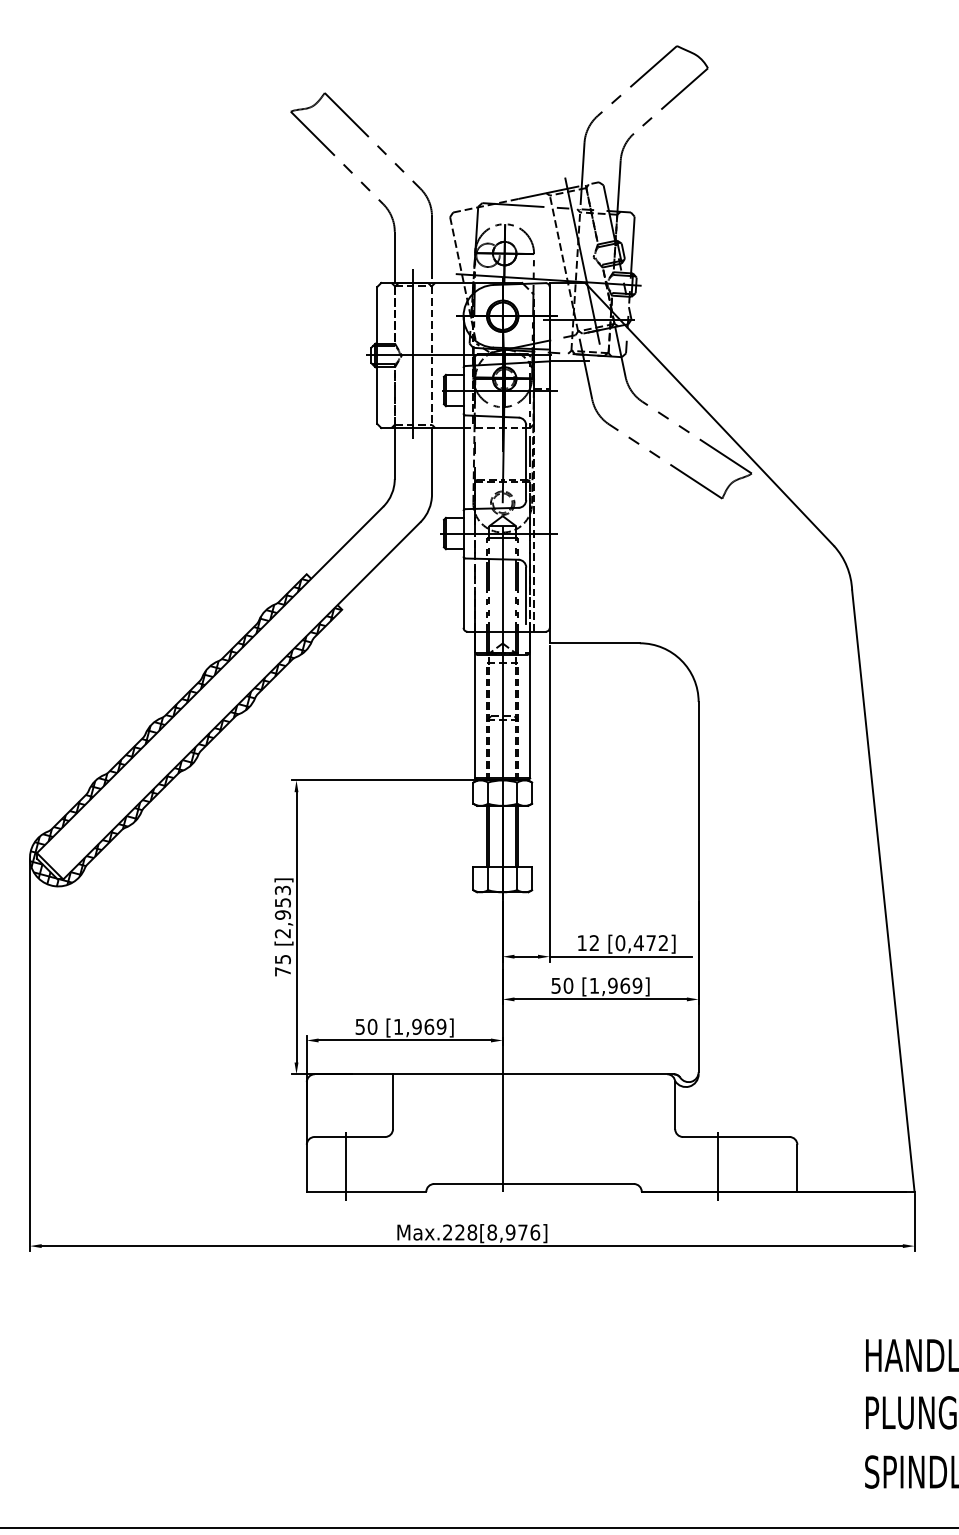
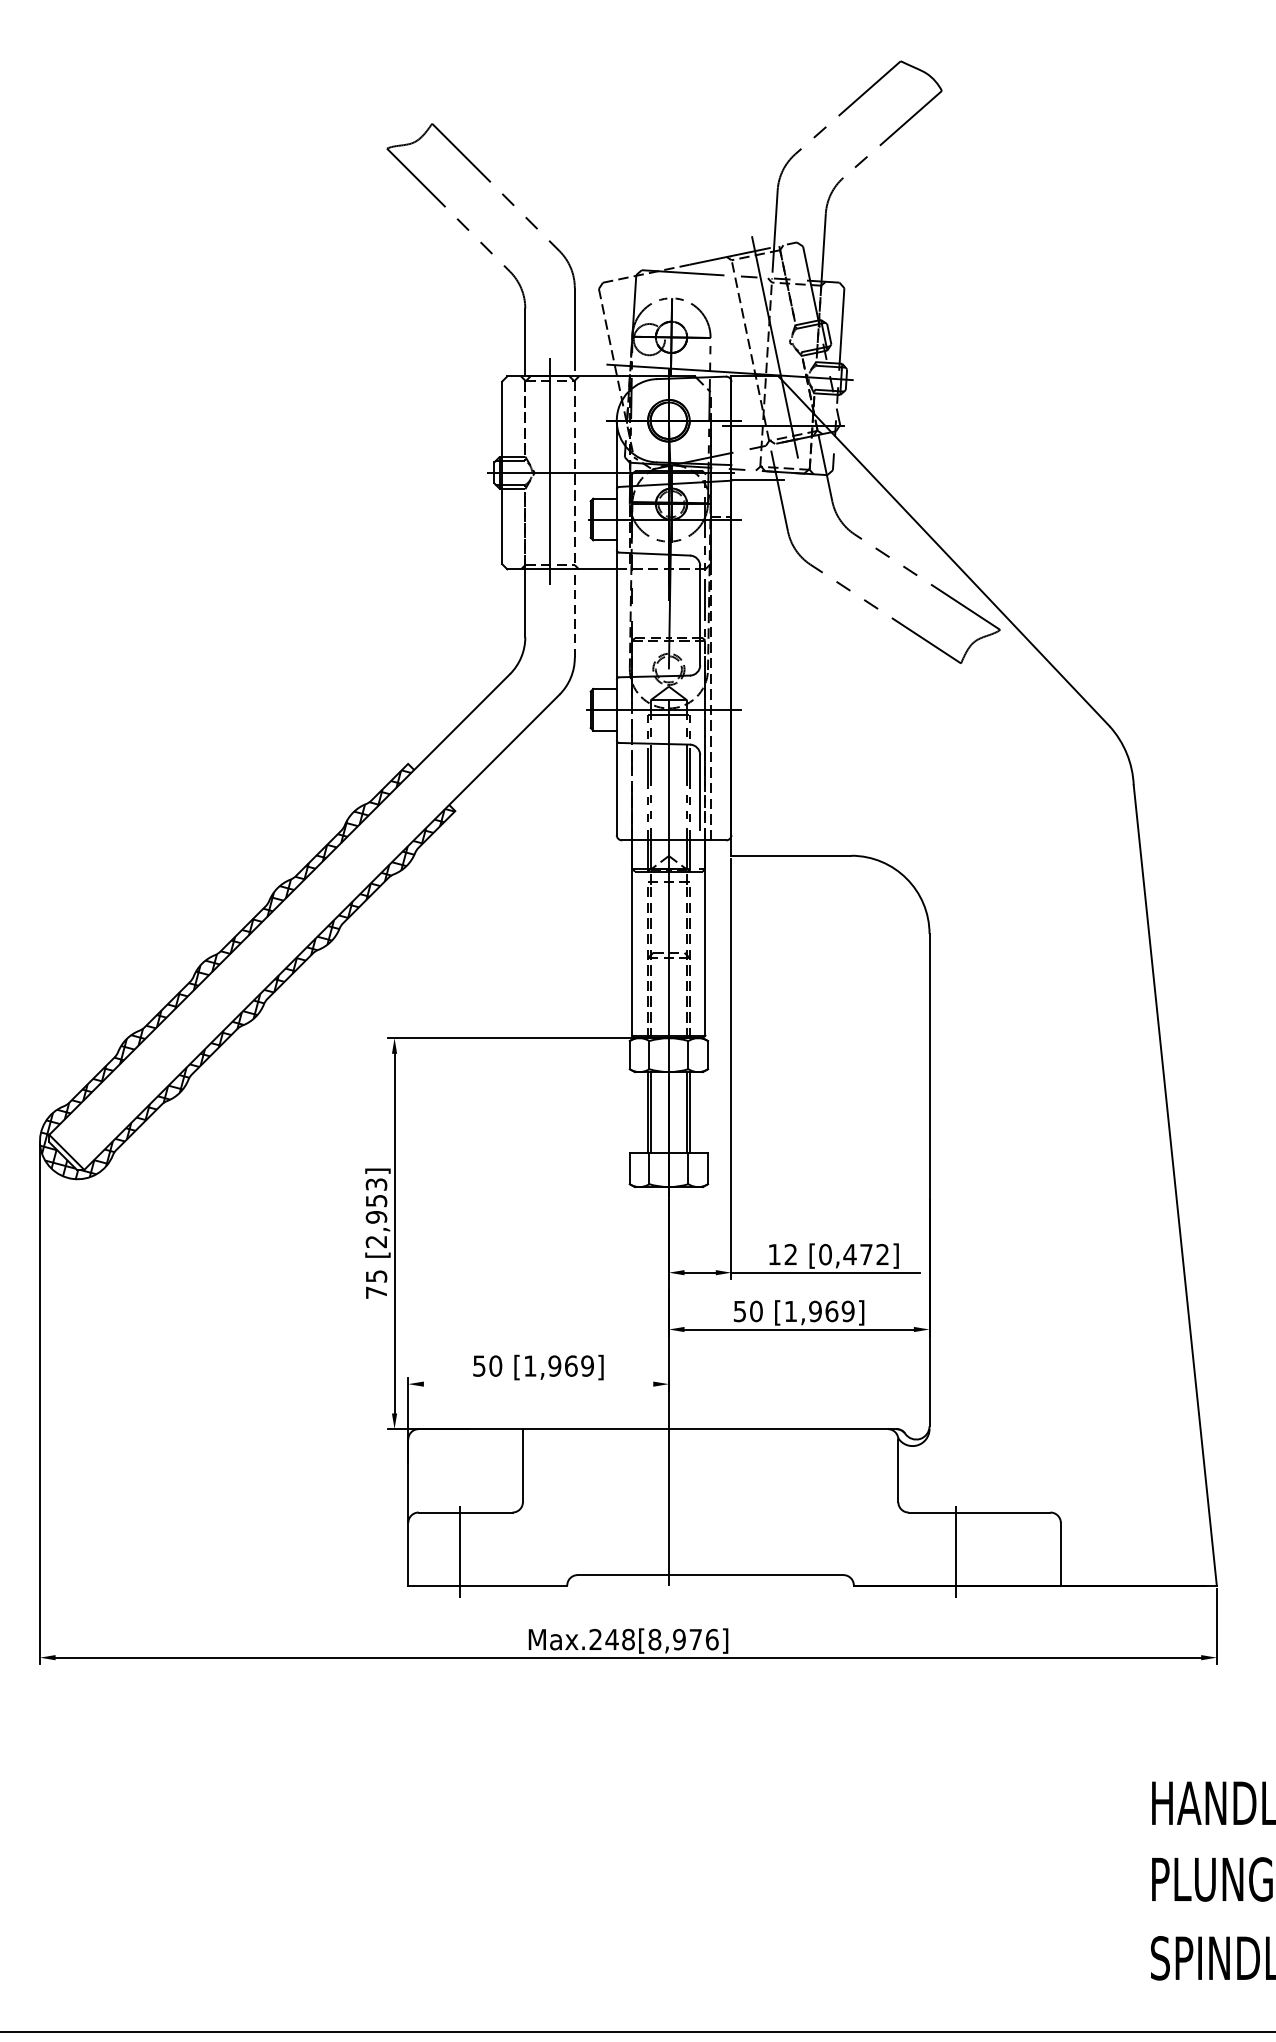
line: (432, 460) -> (575, 612), solid -> dashed
line: (404, 1040) -> (538, 1384), removed
text: (460, 1232) -> (612, 1639), Max.228[8,976] -> Max.248[8,976]

